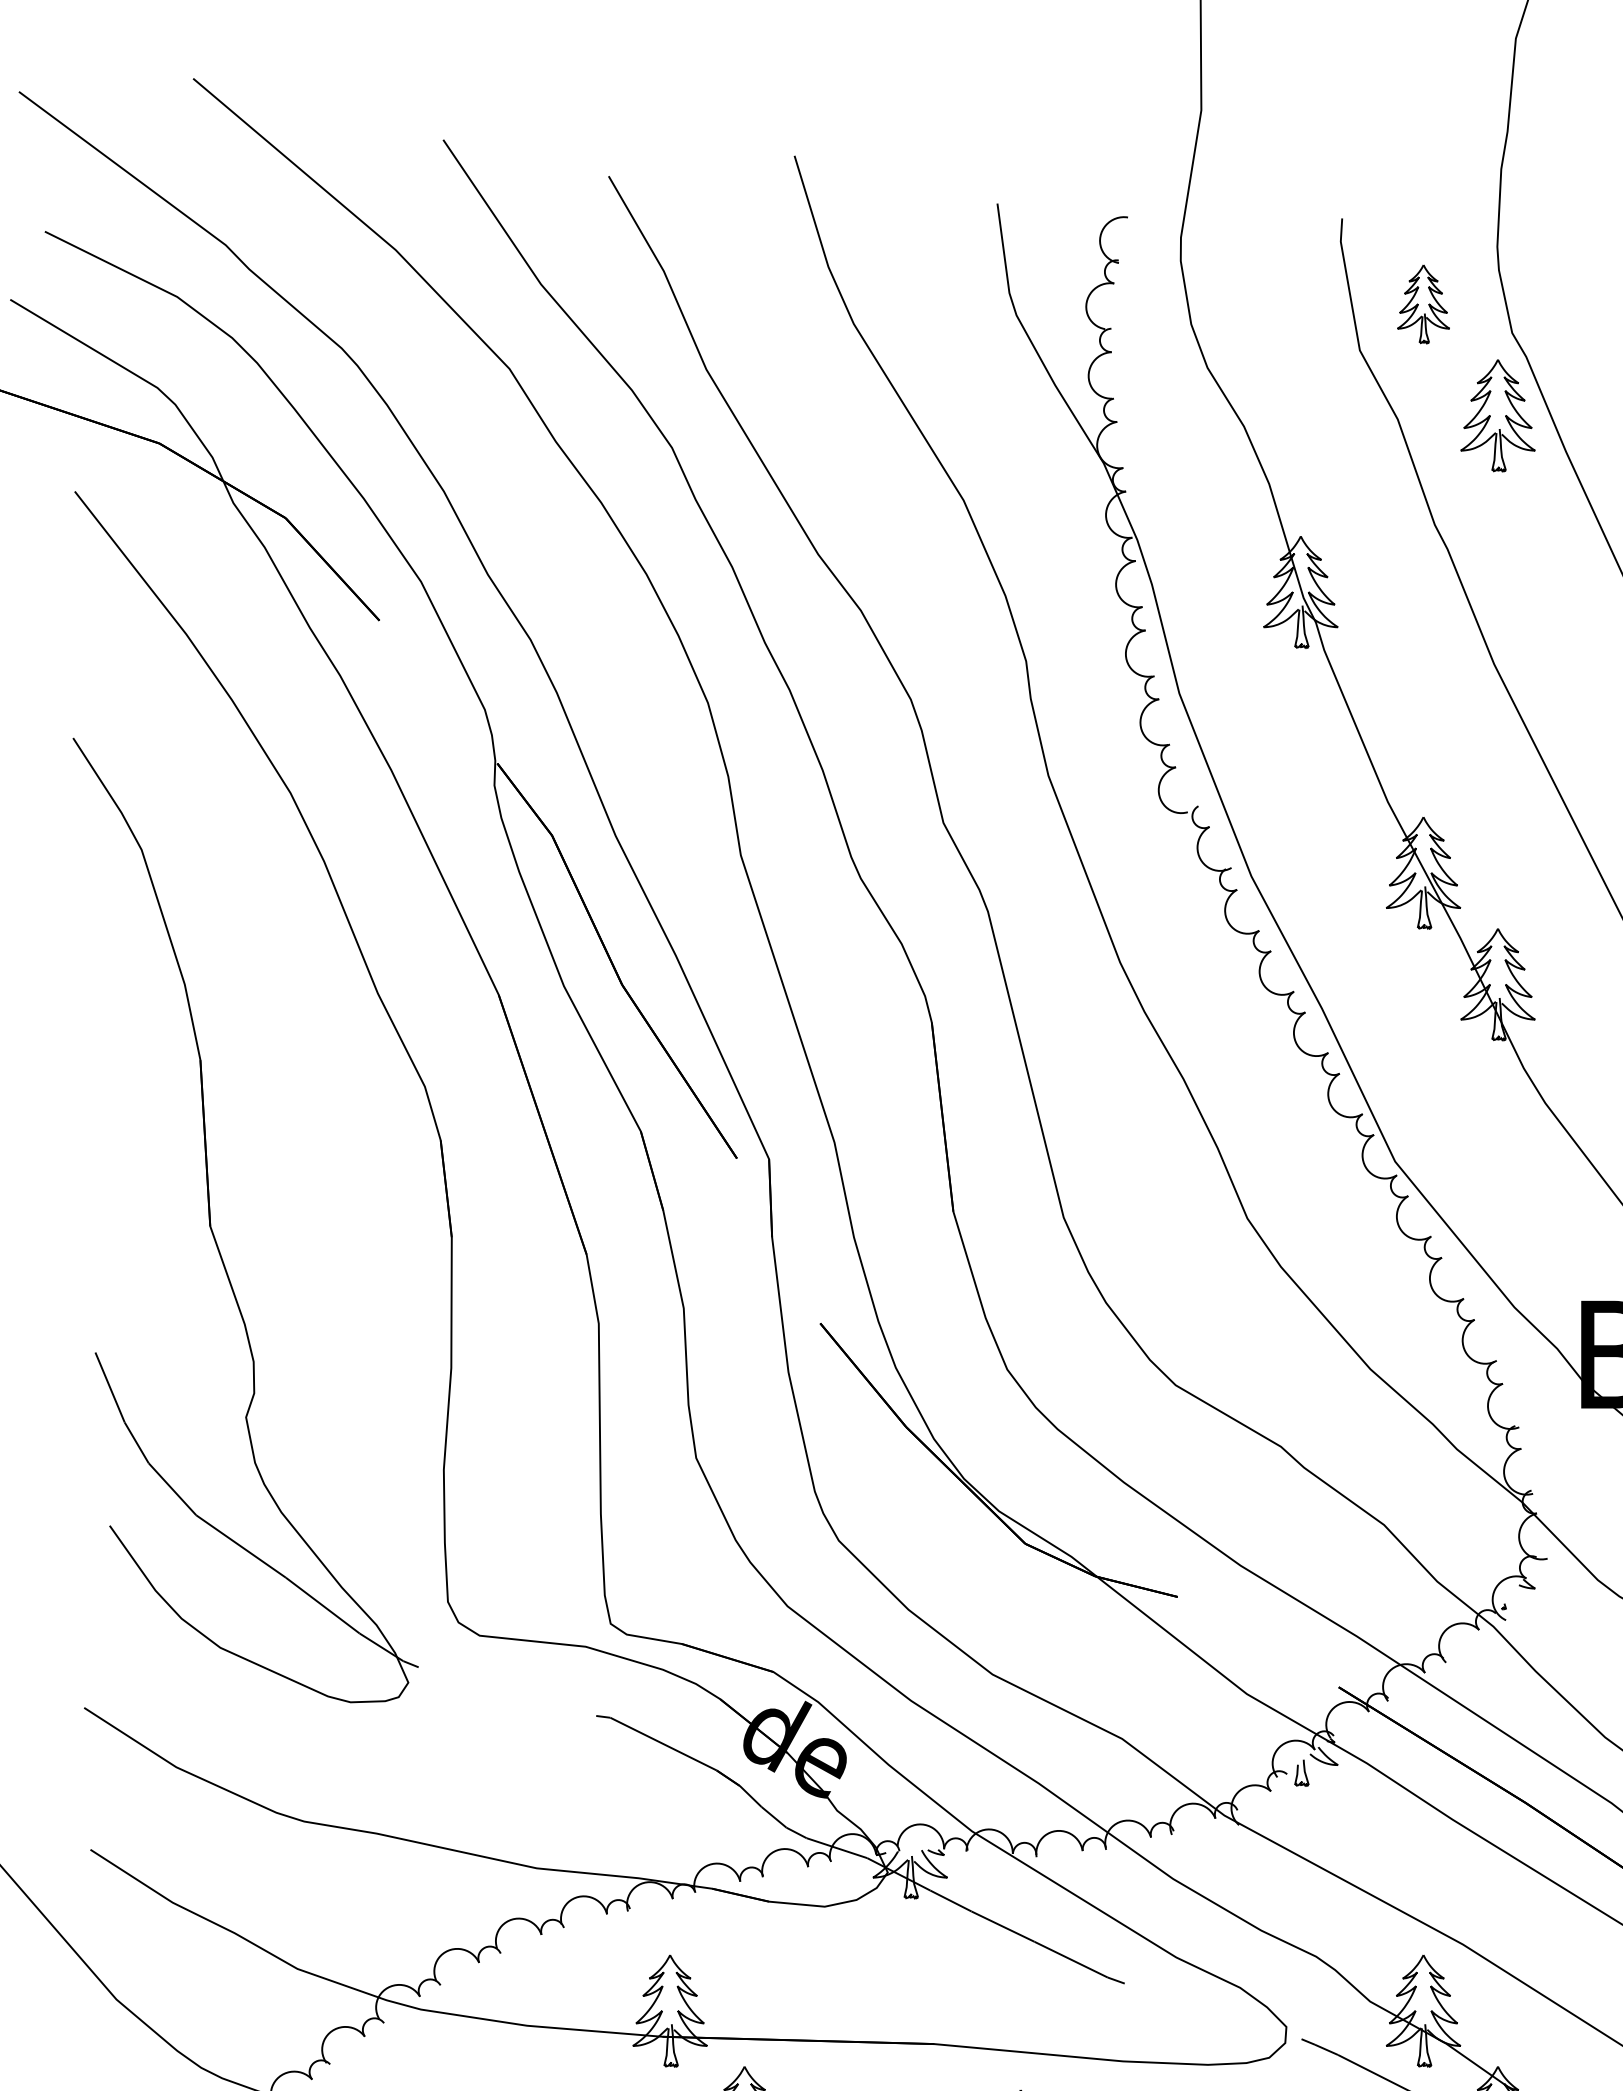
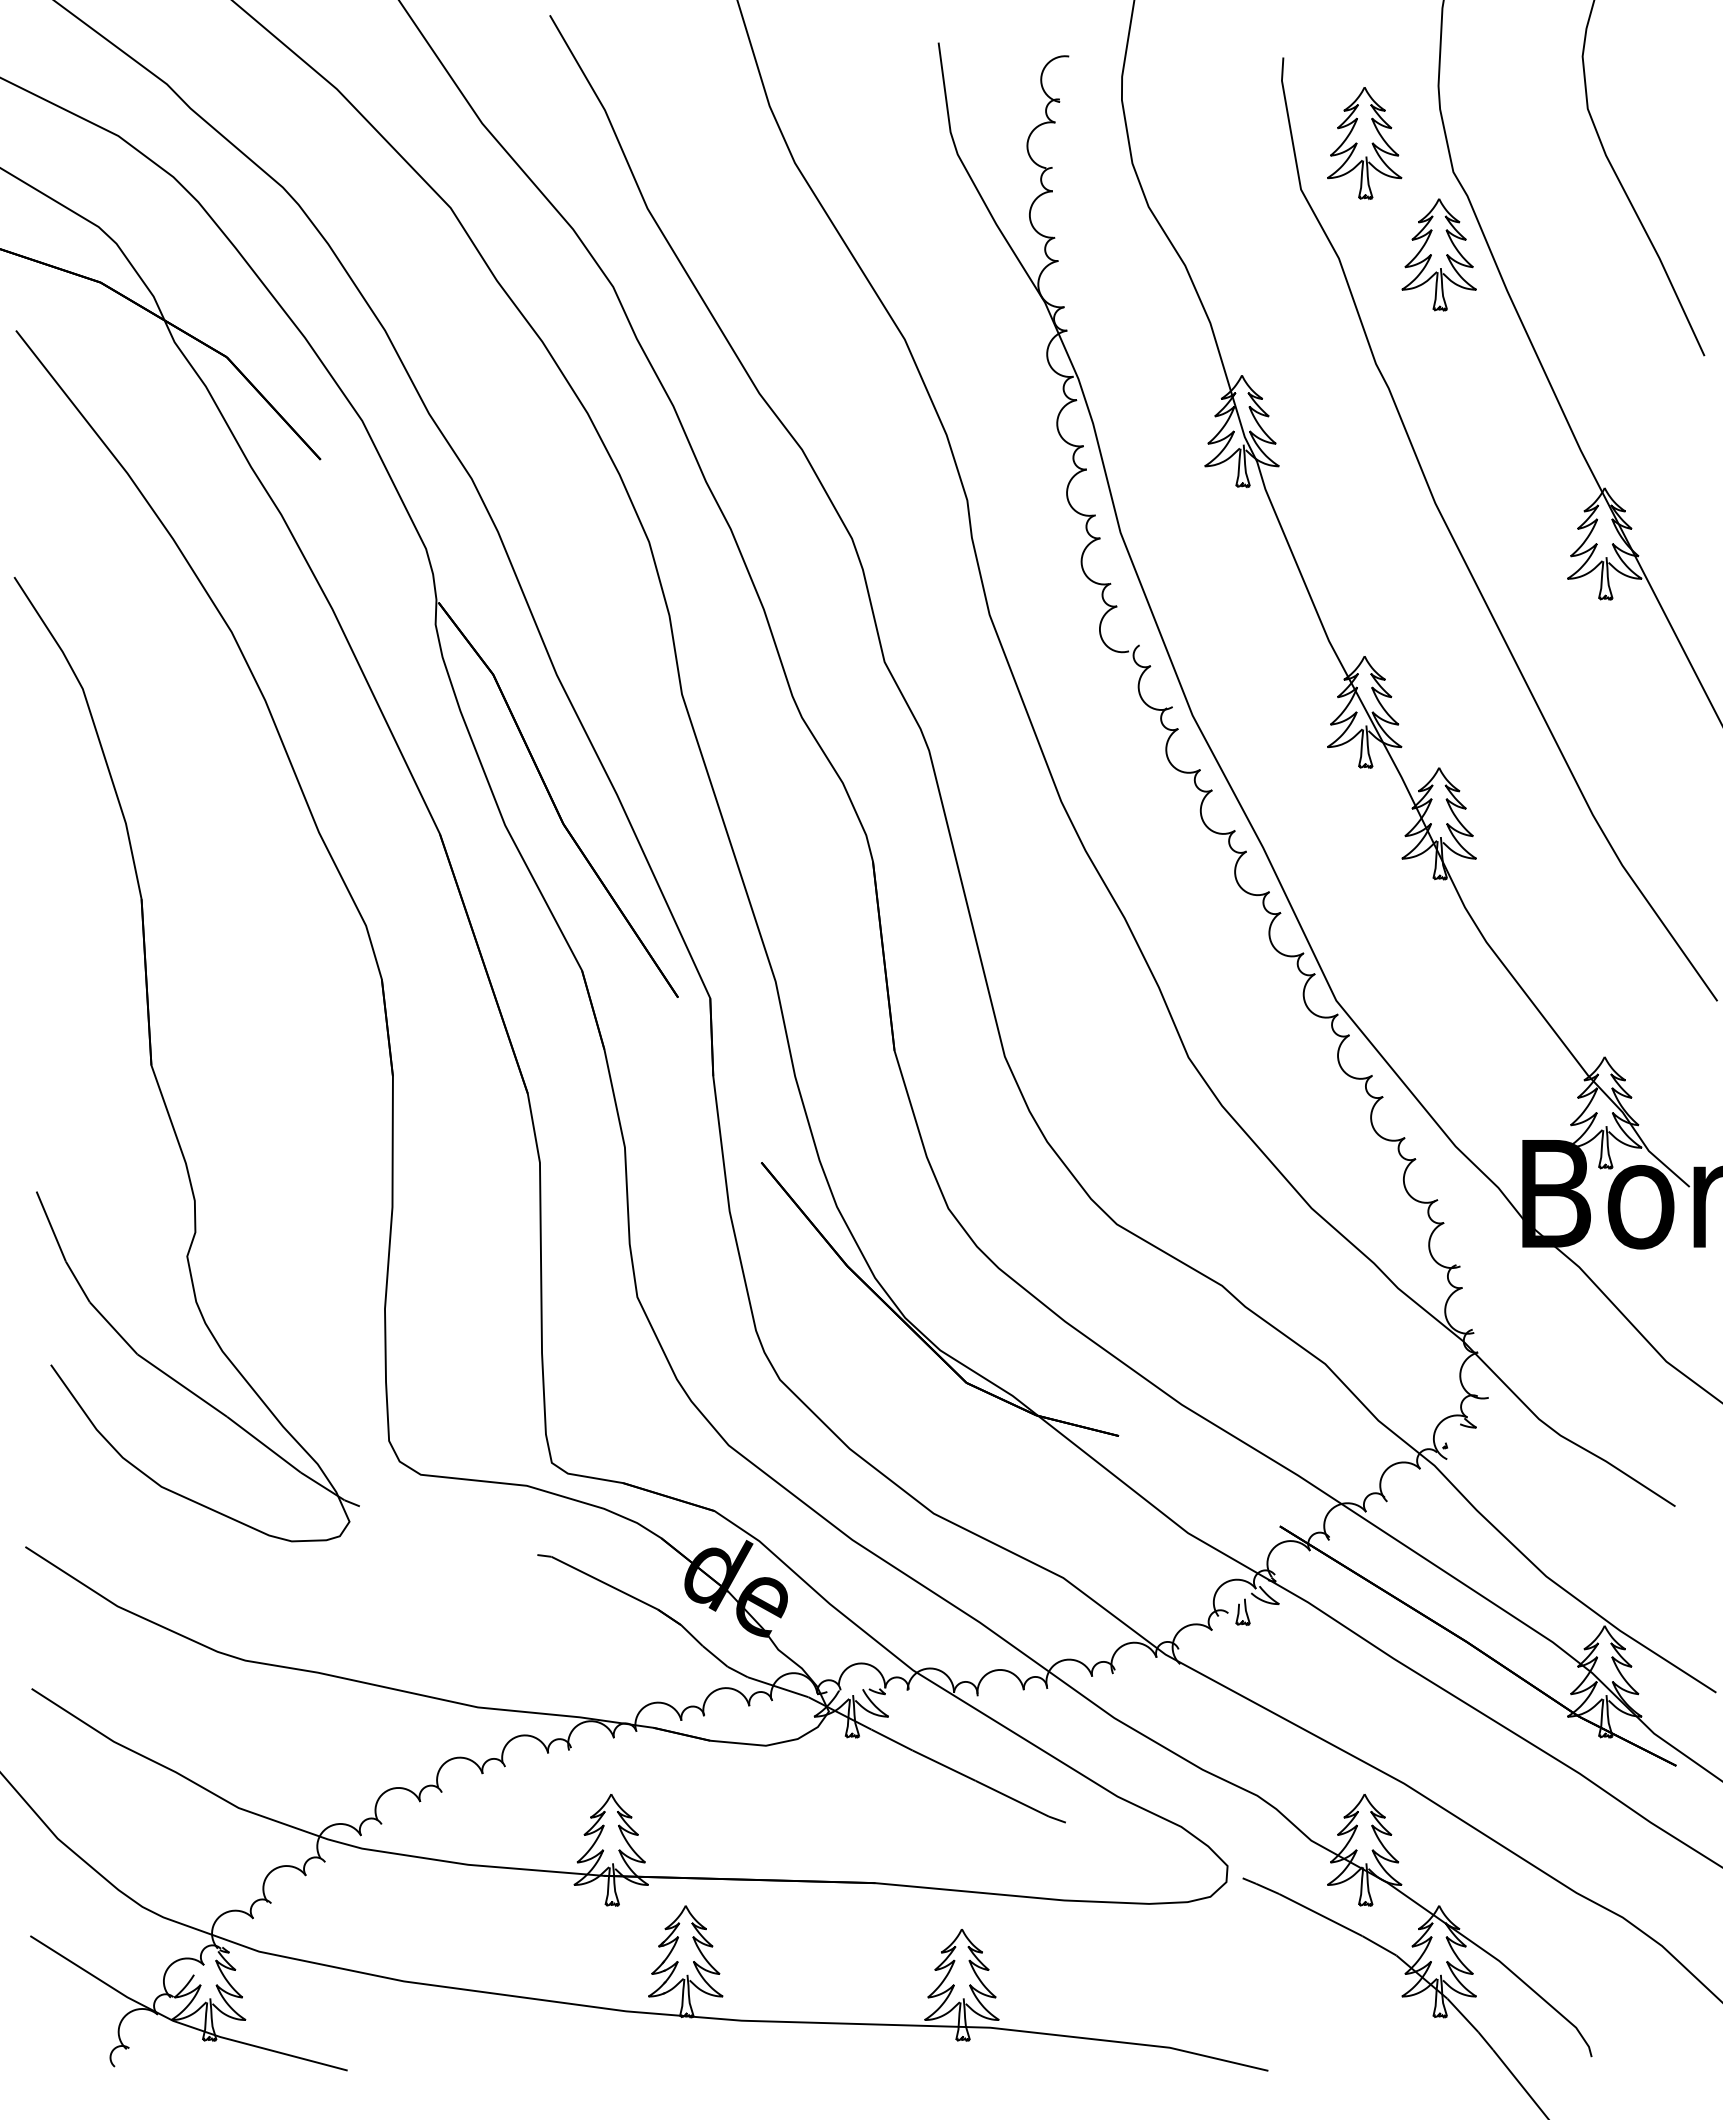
part: (1423, 304) -> (1364, 143), size x1.43

